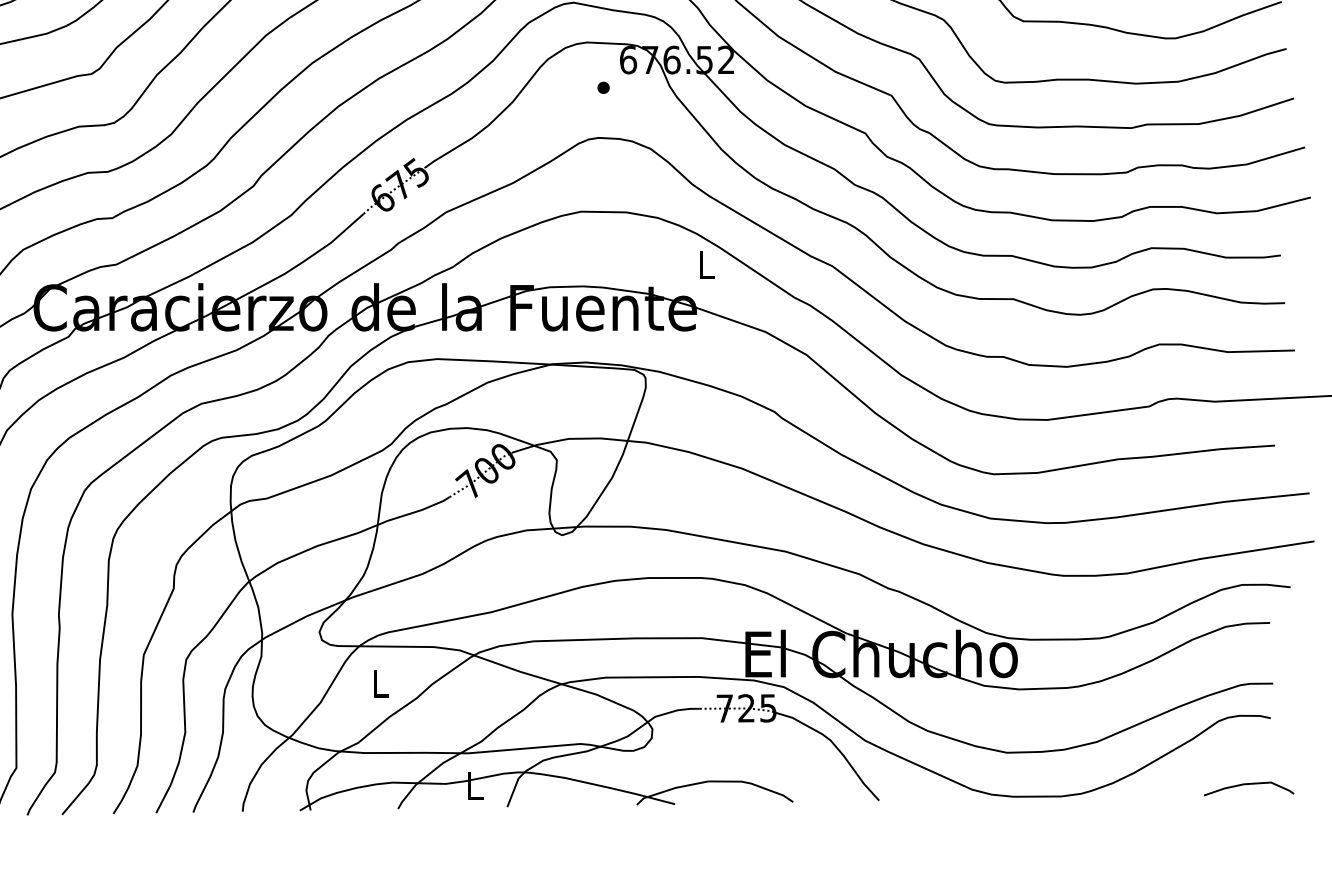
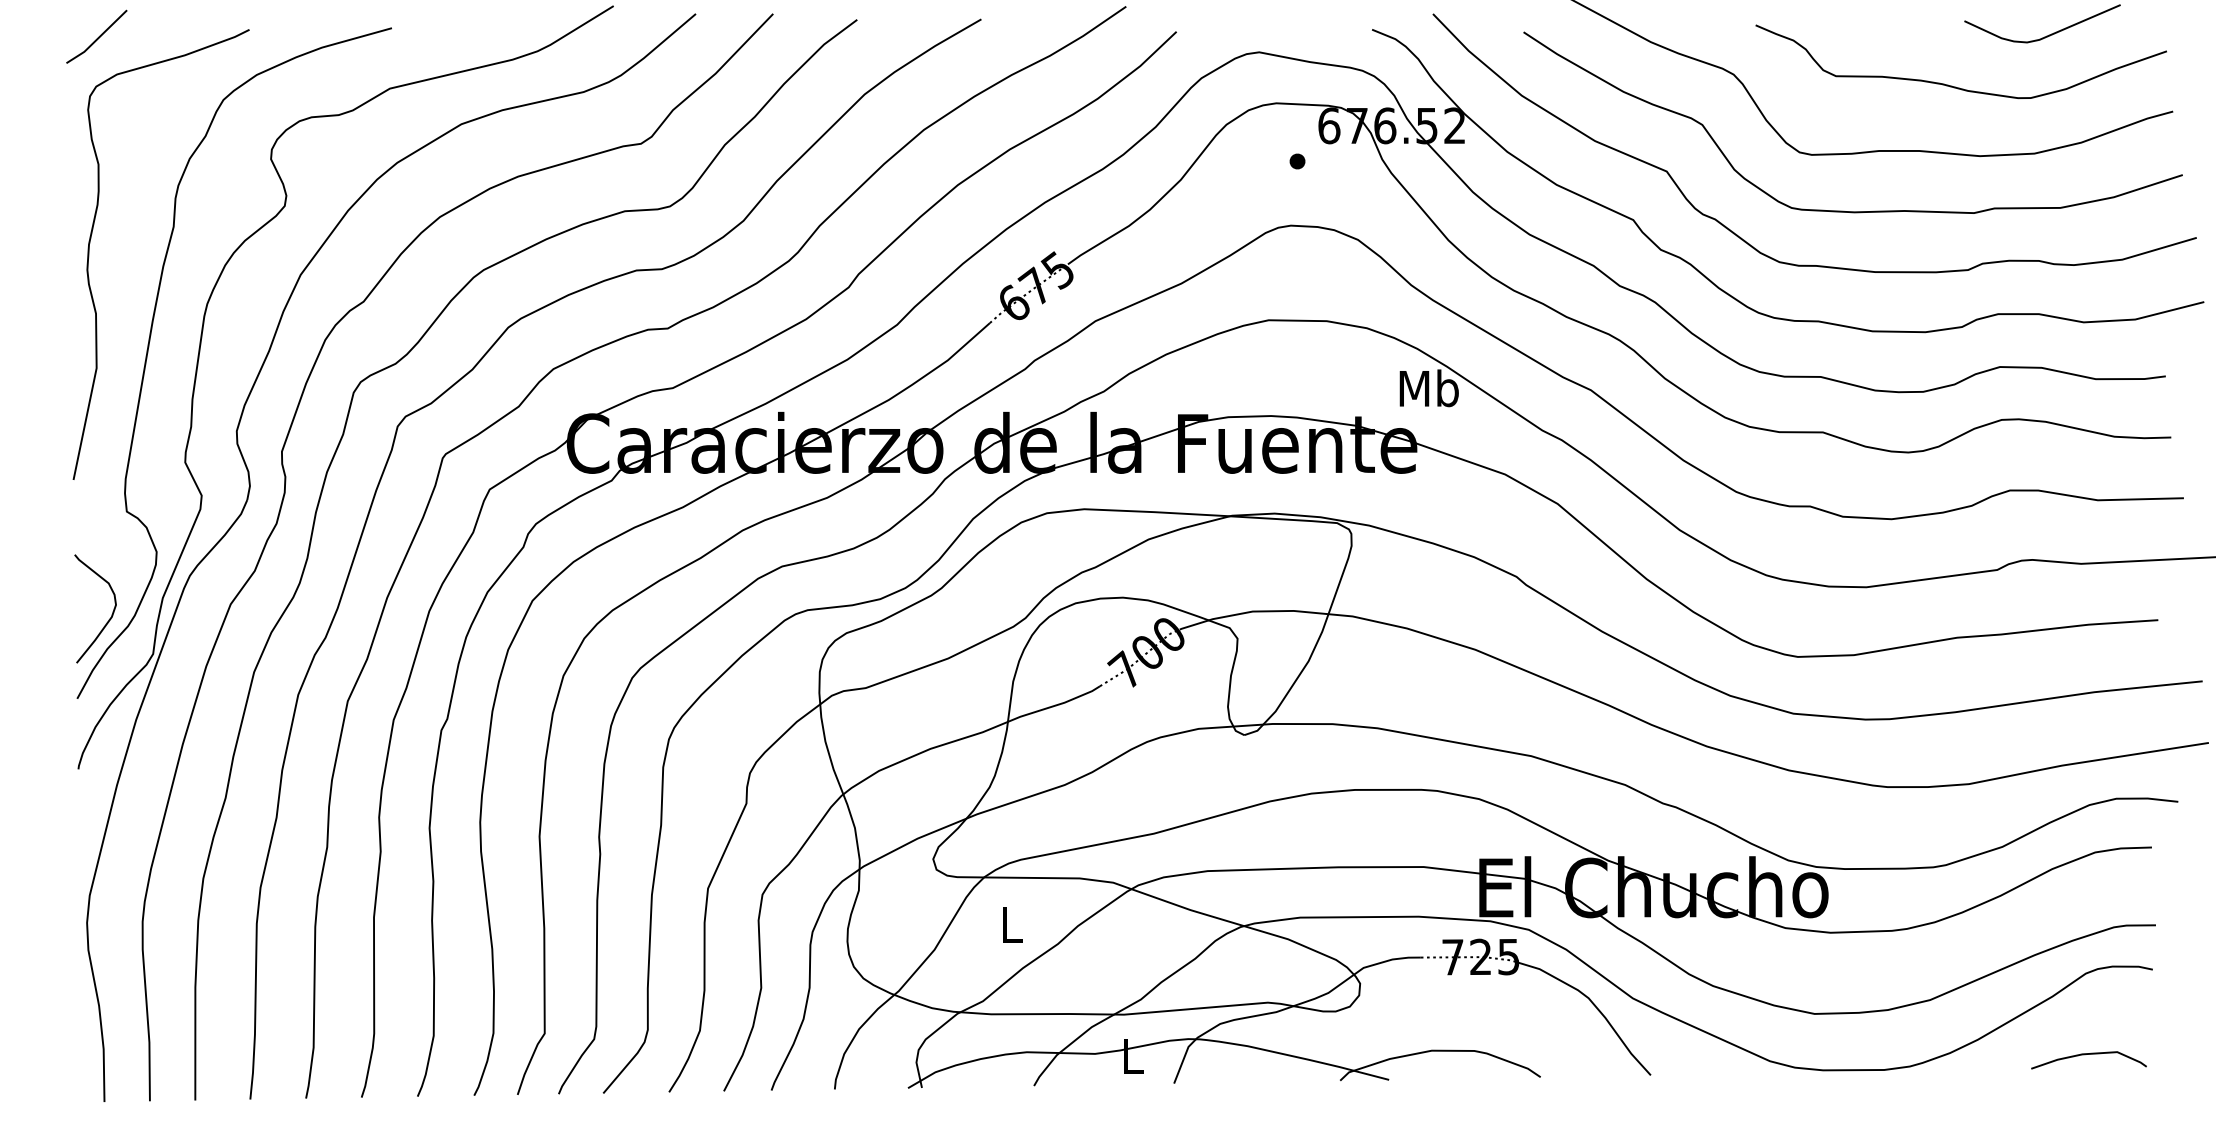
text: (705, 264) -> (1428, 388), L -> Mb
curve: (1246, 785) -> (2085, 1055), moved

